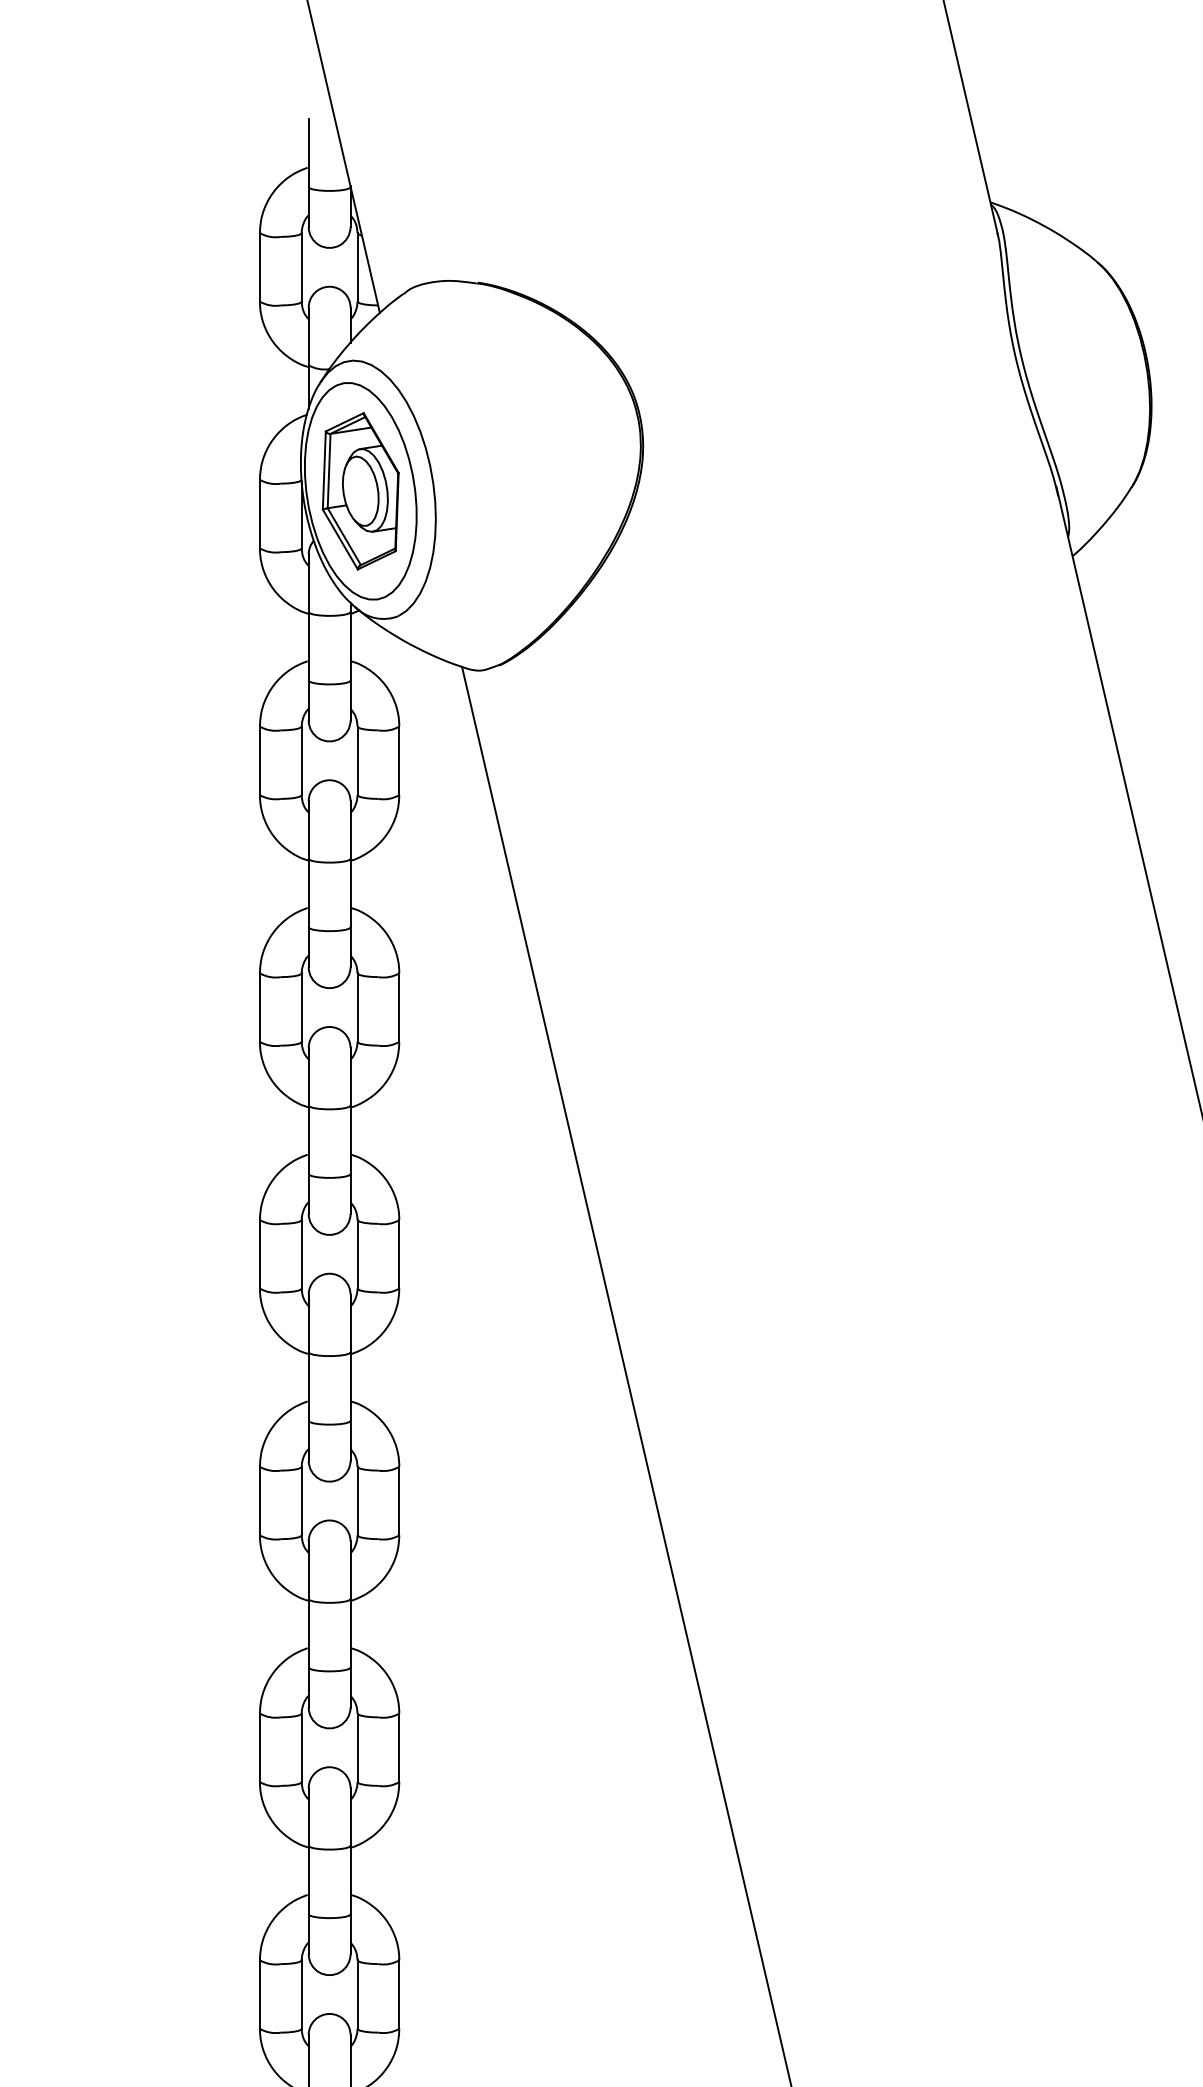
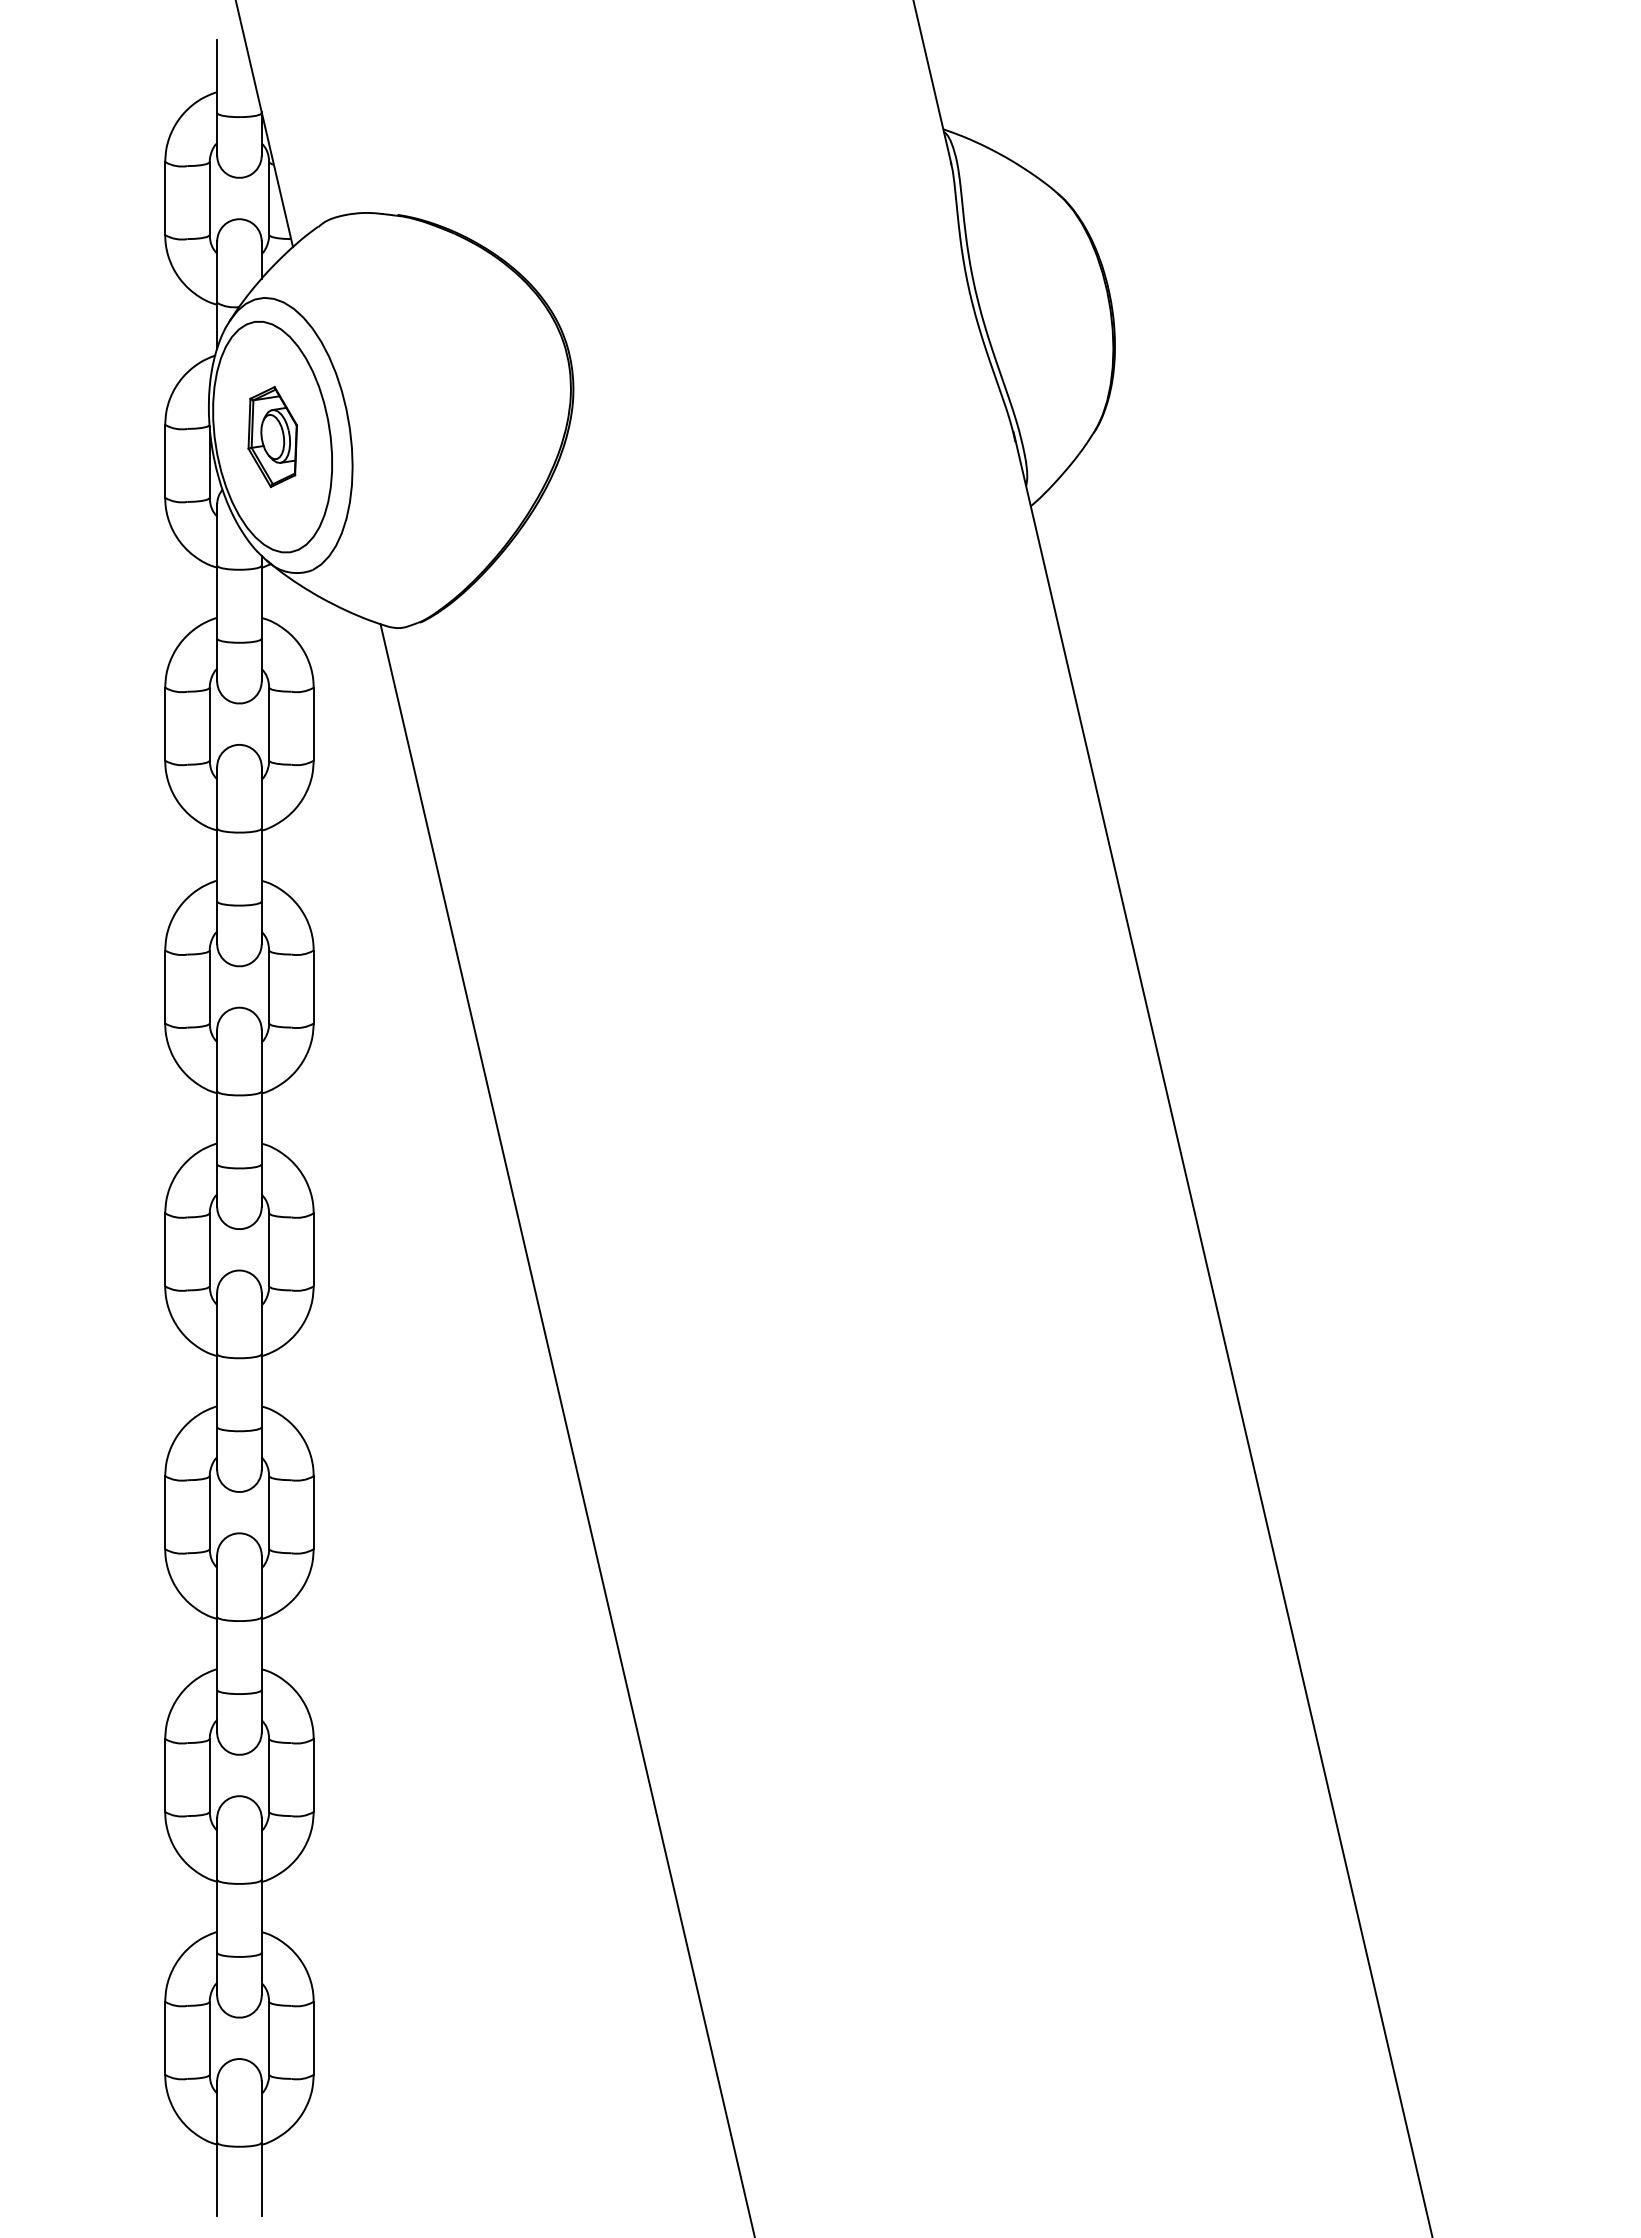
part: (360, 490) -> (272, 436), size x0.6

